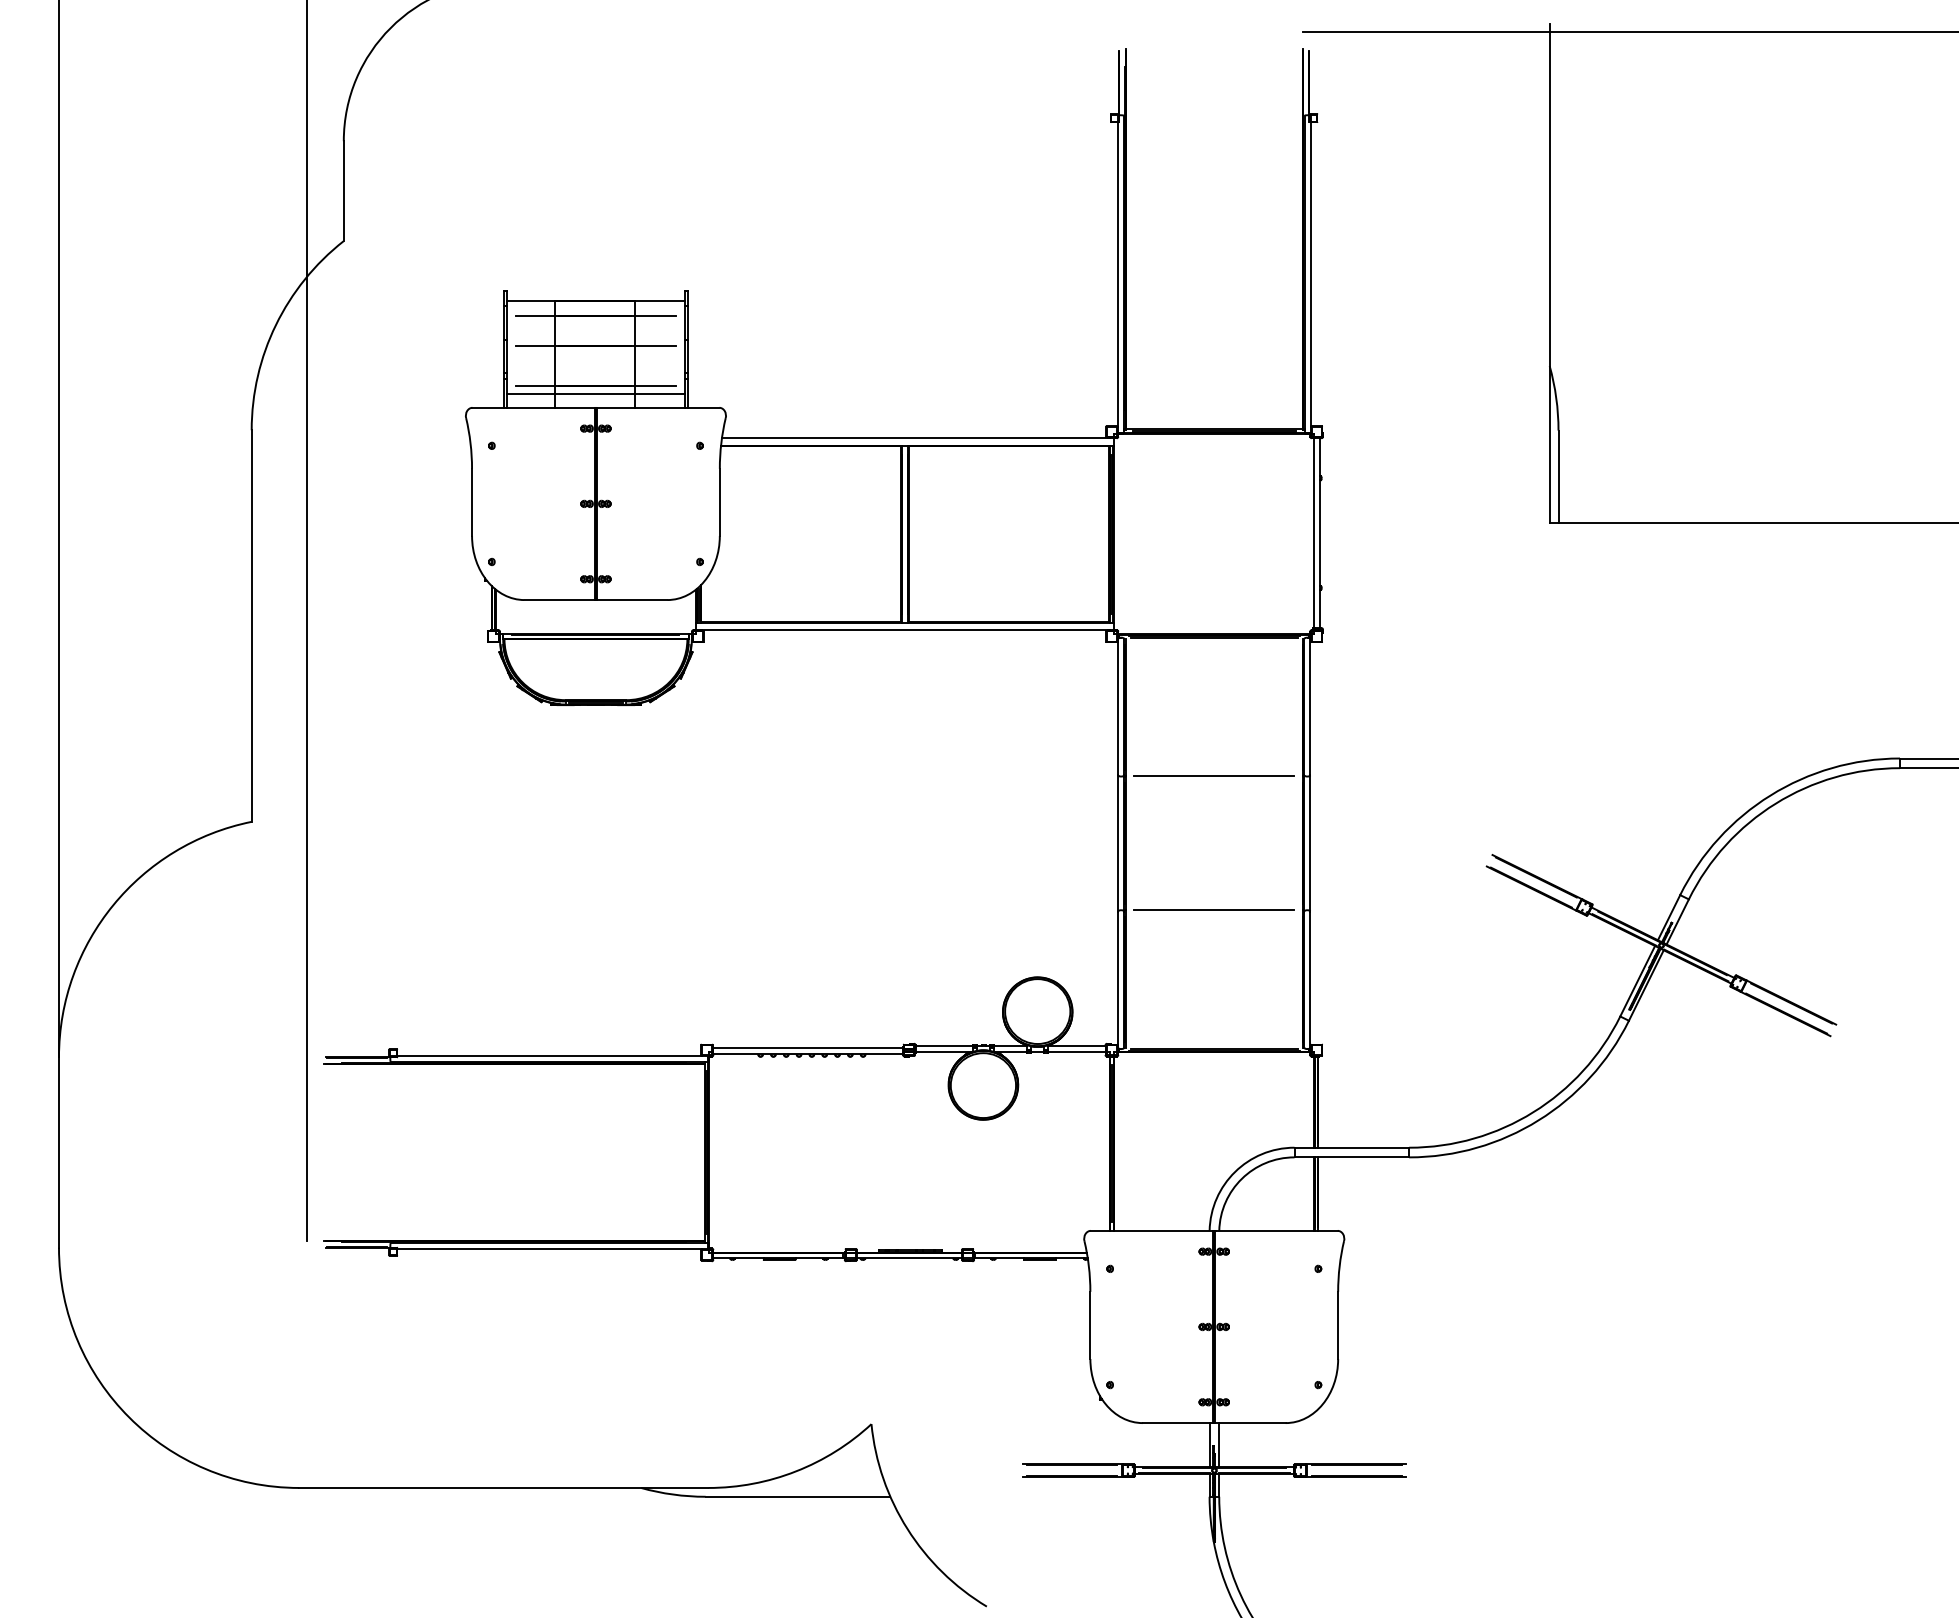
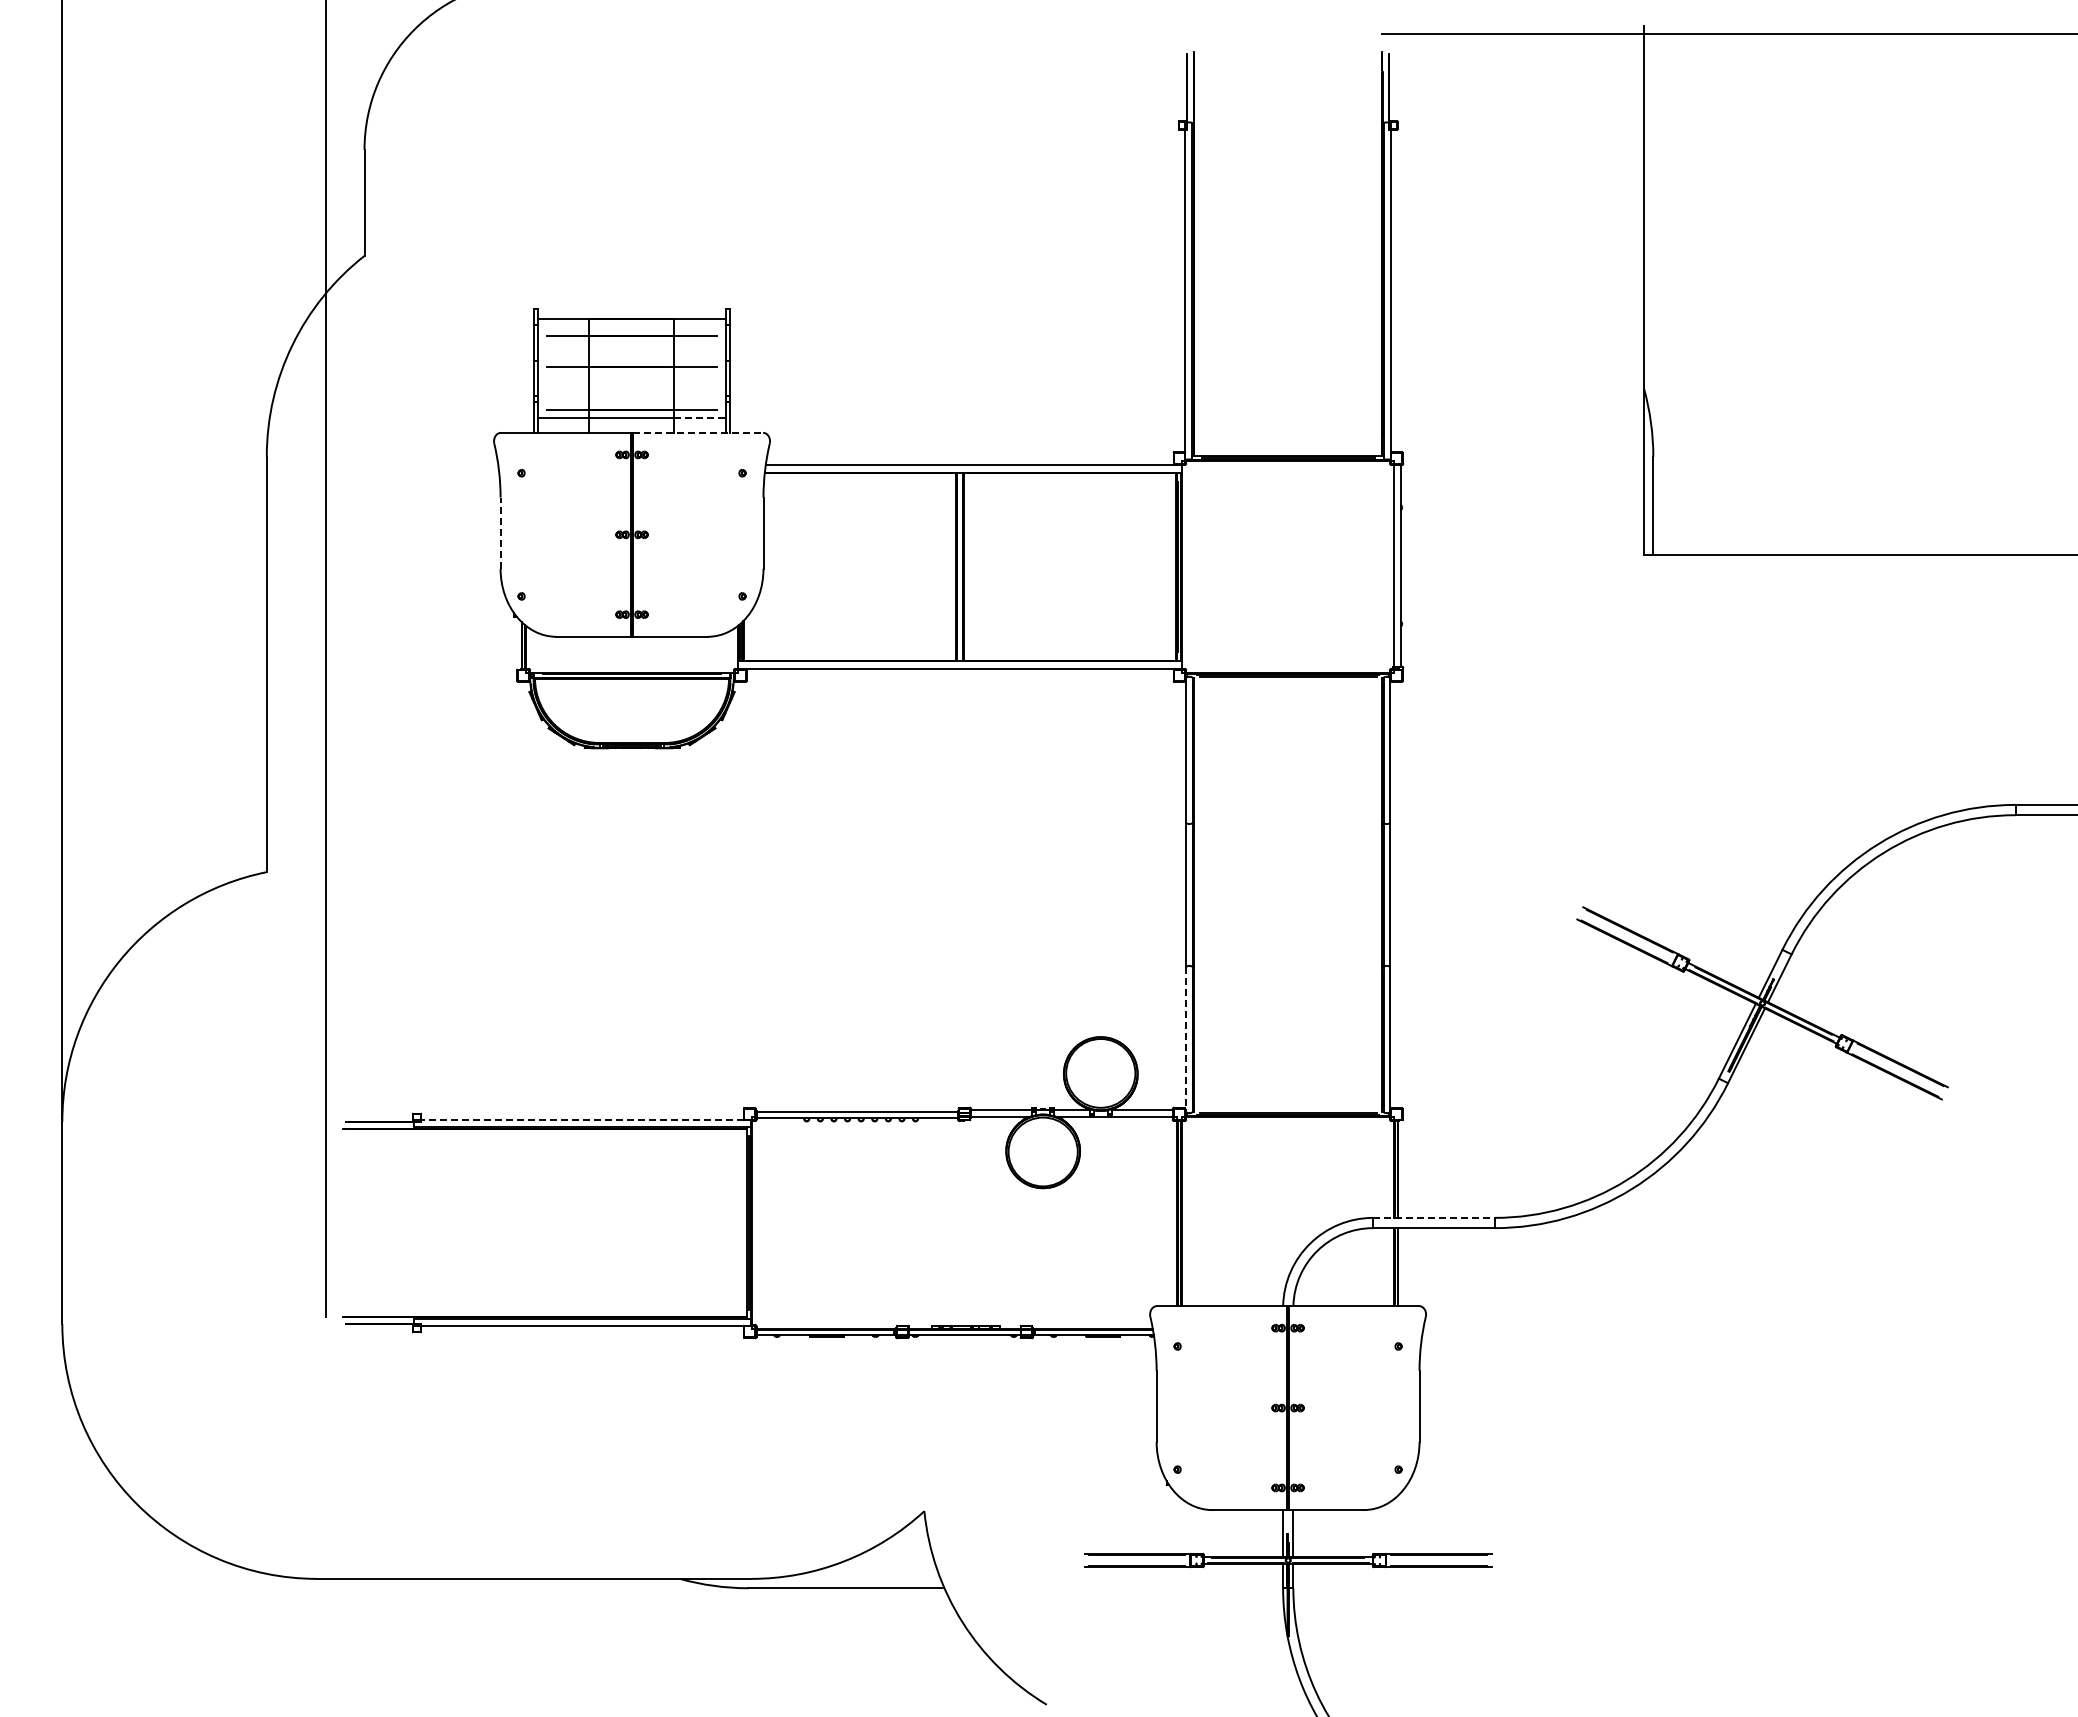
line: (660, 393) -> (700, 417), solid -> dashed
line: (658, 407) -> (698, 432), solid -> dashed
line: (471, 502) -> (500, 533), solid -> dashed
line: (1213, 776) -> (1287, 823), removed
line: (1213, 910) -> (1287, 966), removed
line: (1118, 980) -> (1186, 1040), solid -> dashed
line: (549, 1055) -> (582, 1120), solid -> dashed
line: (1352, 1147) -> (1434, 1217), solid -> dashed

